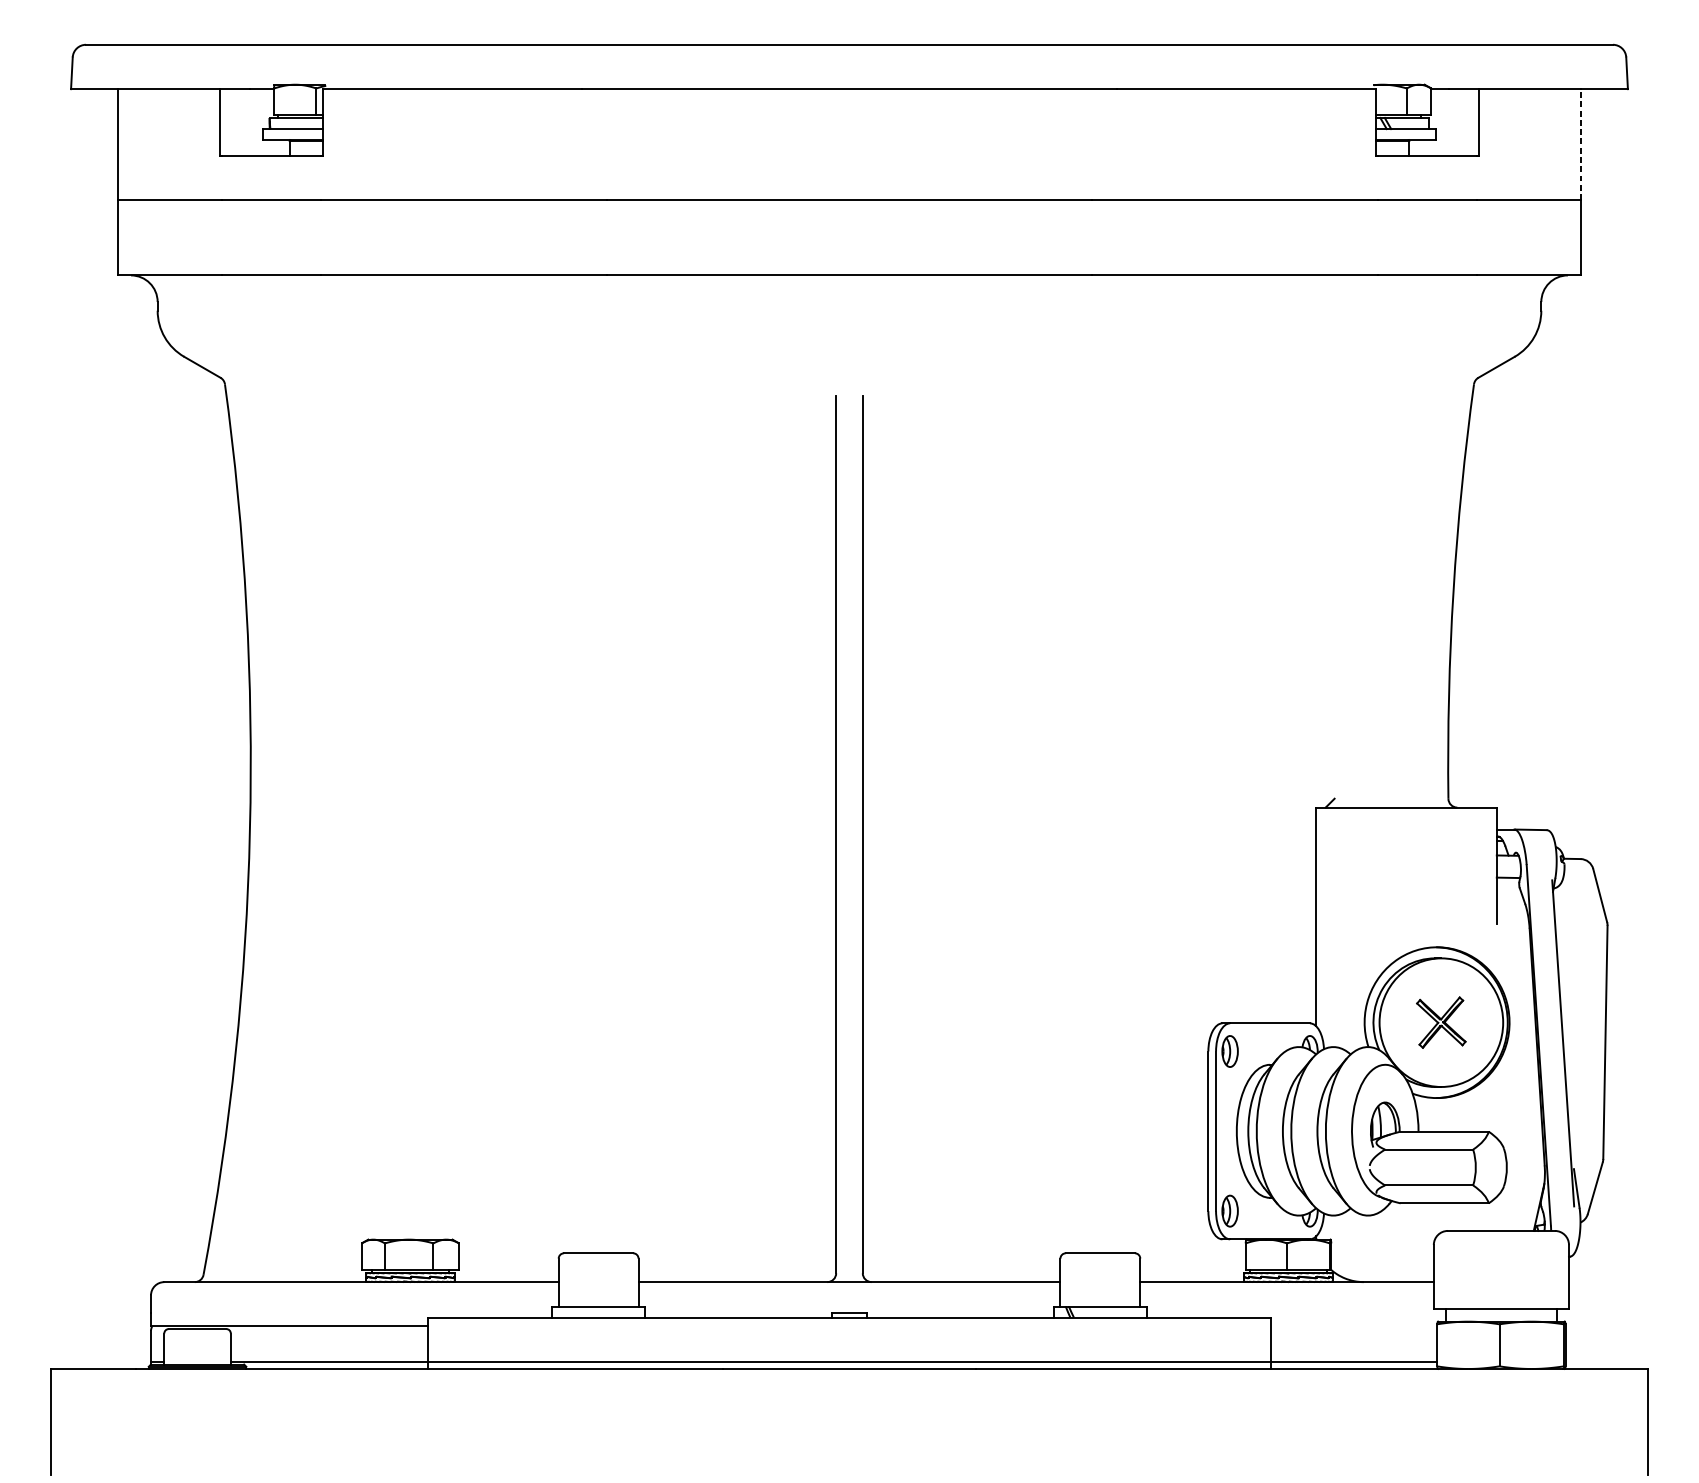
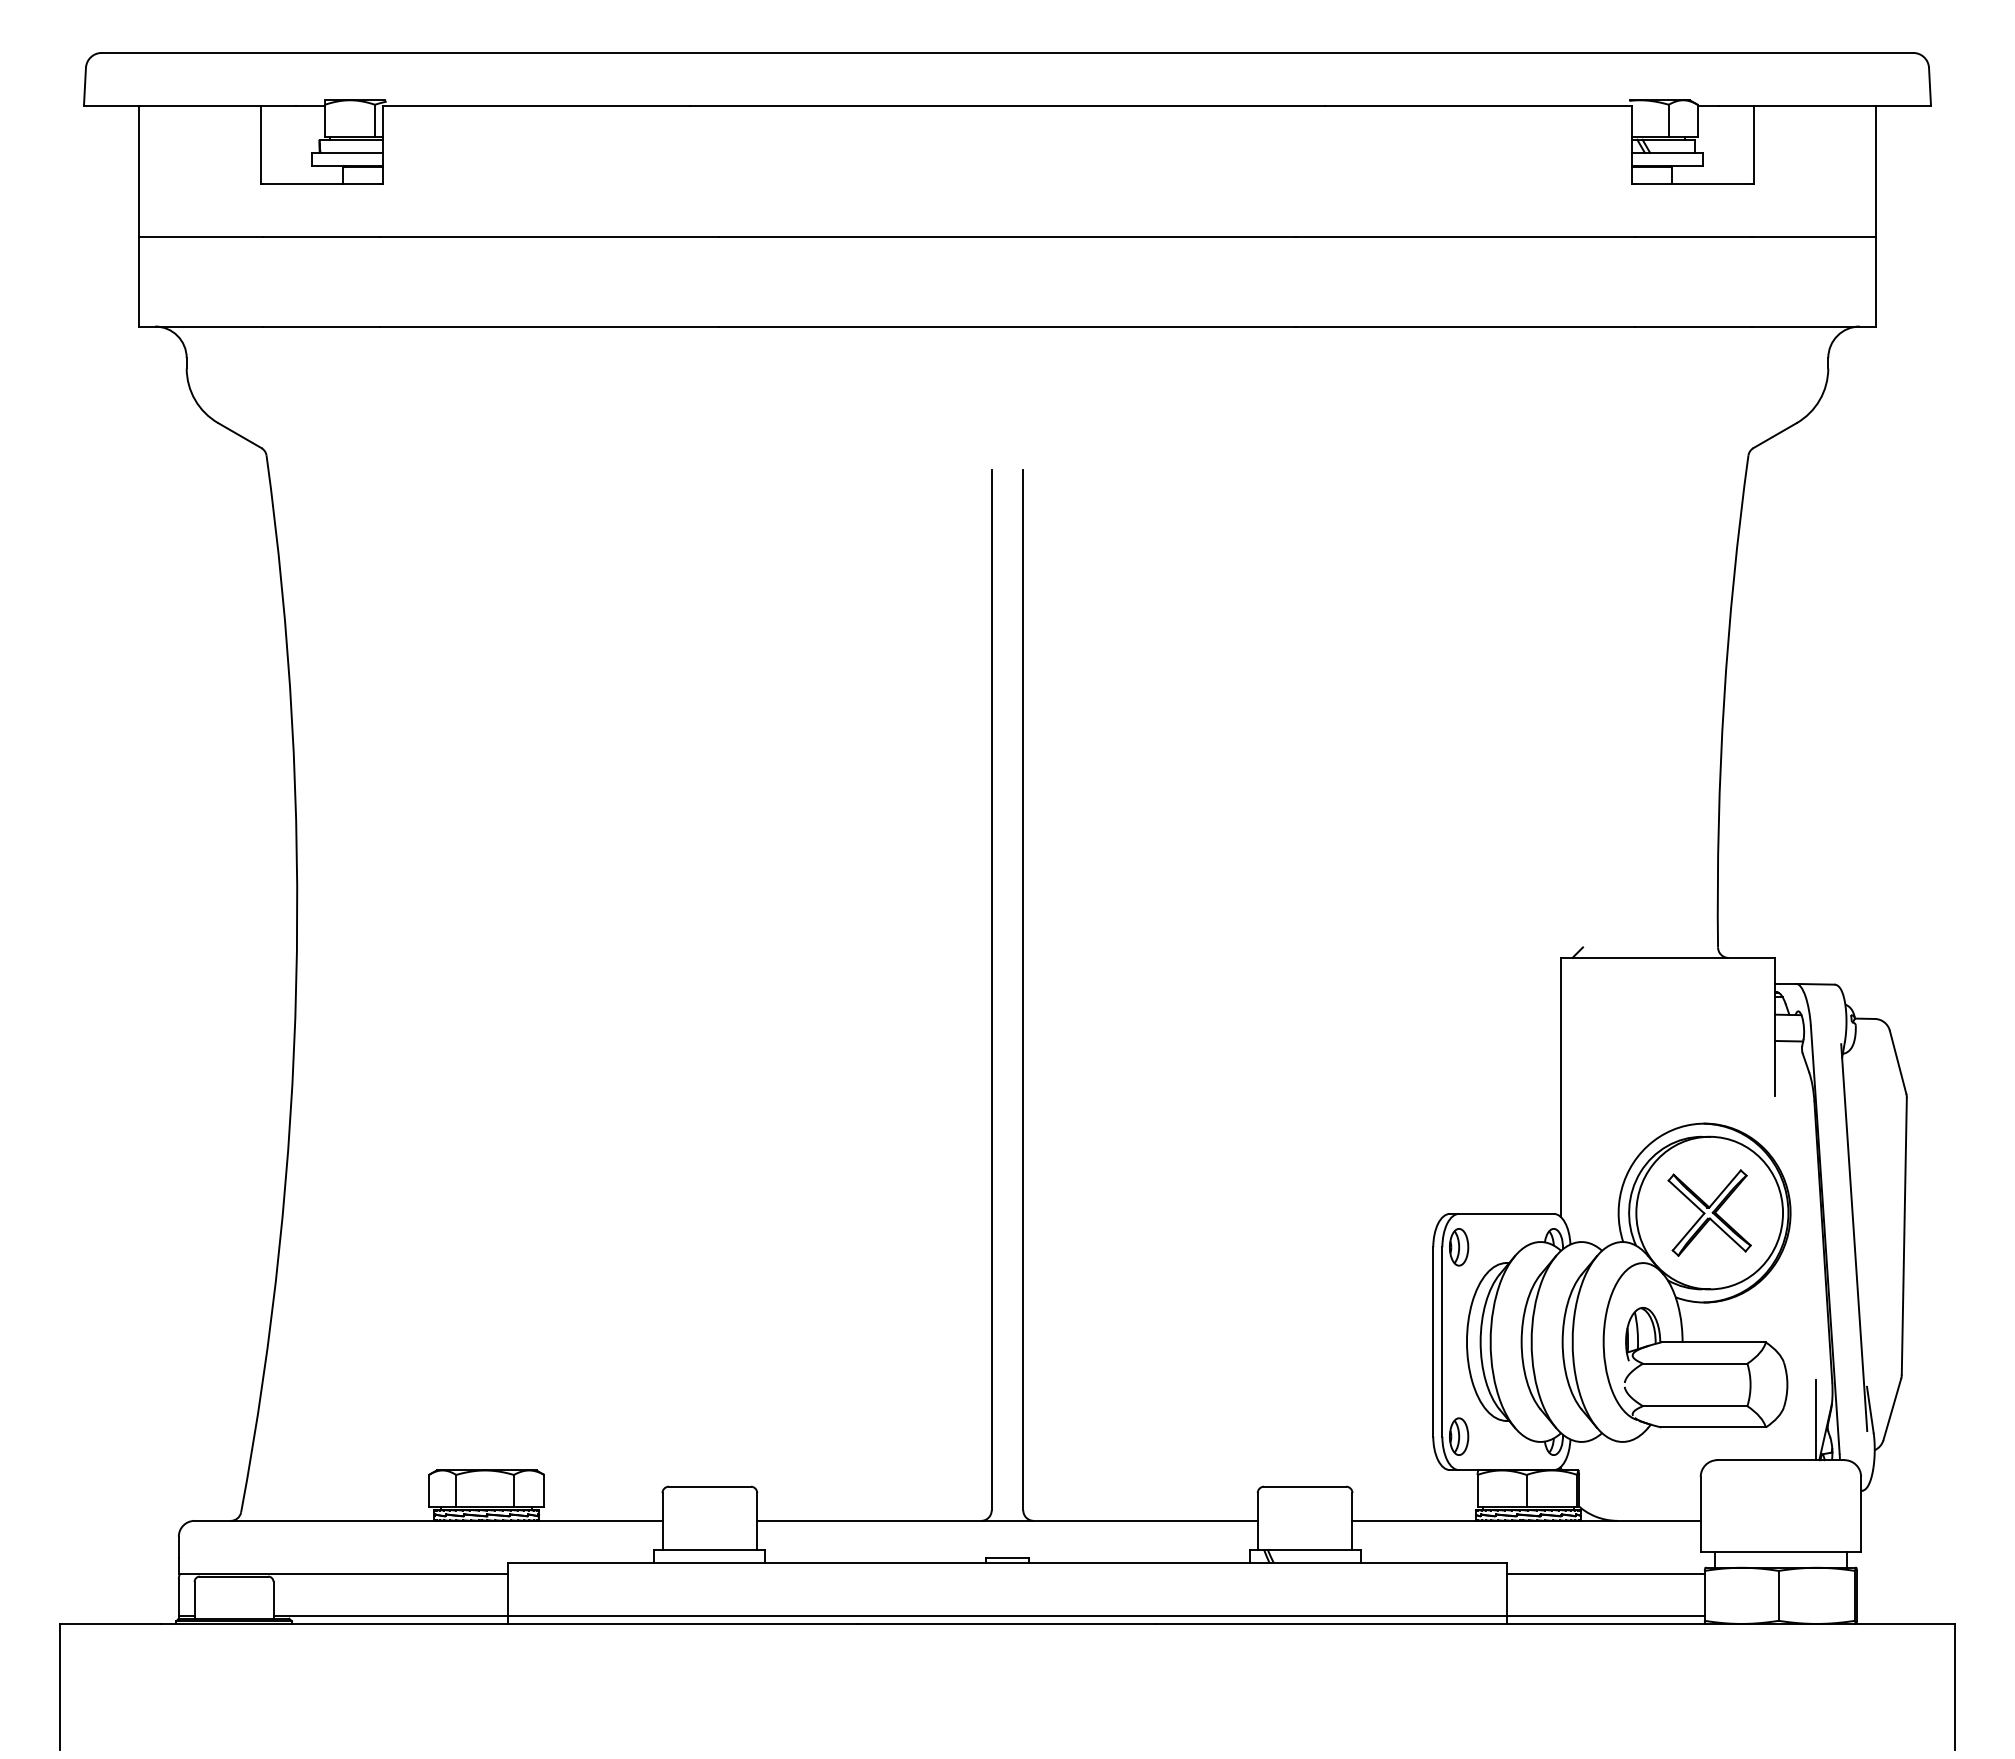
line: (1581, 144) -> (1875, 171), dashed -> solid
part: (1441, 1022) -> (1709, 1212), size x1.43
line: (1530, 1197) -> (1815, 1420), added
line: (1353, 1326) -> (1605, 1573), added

